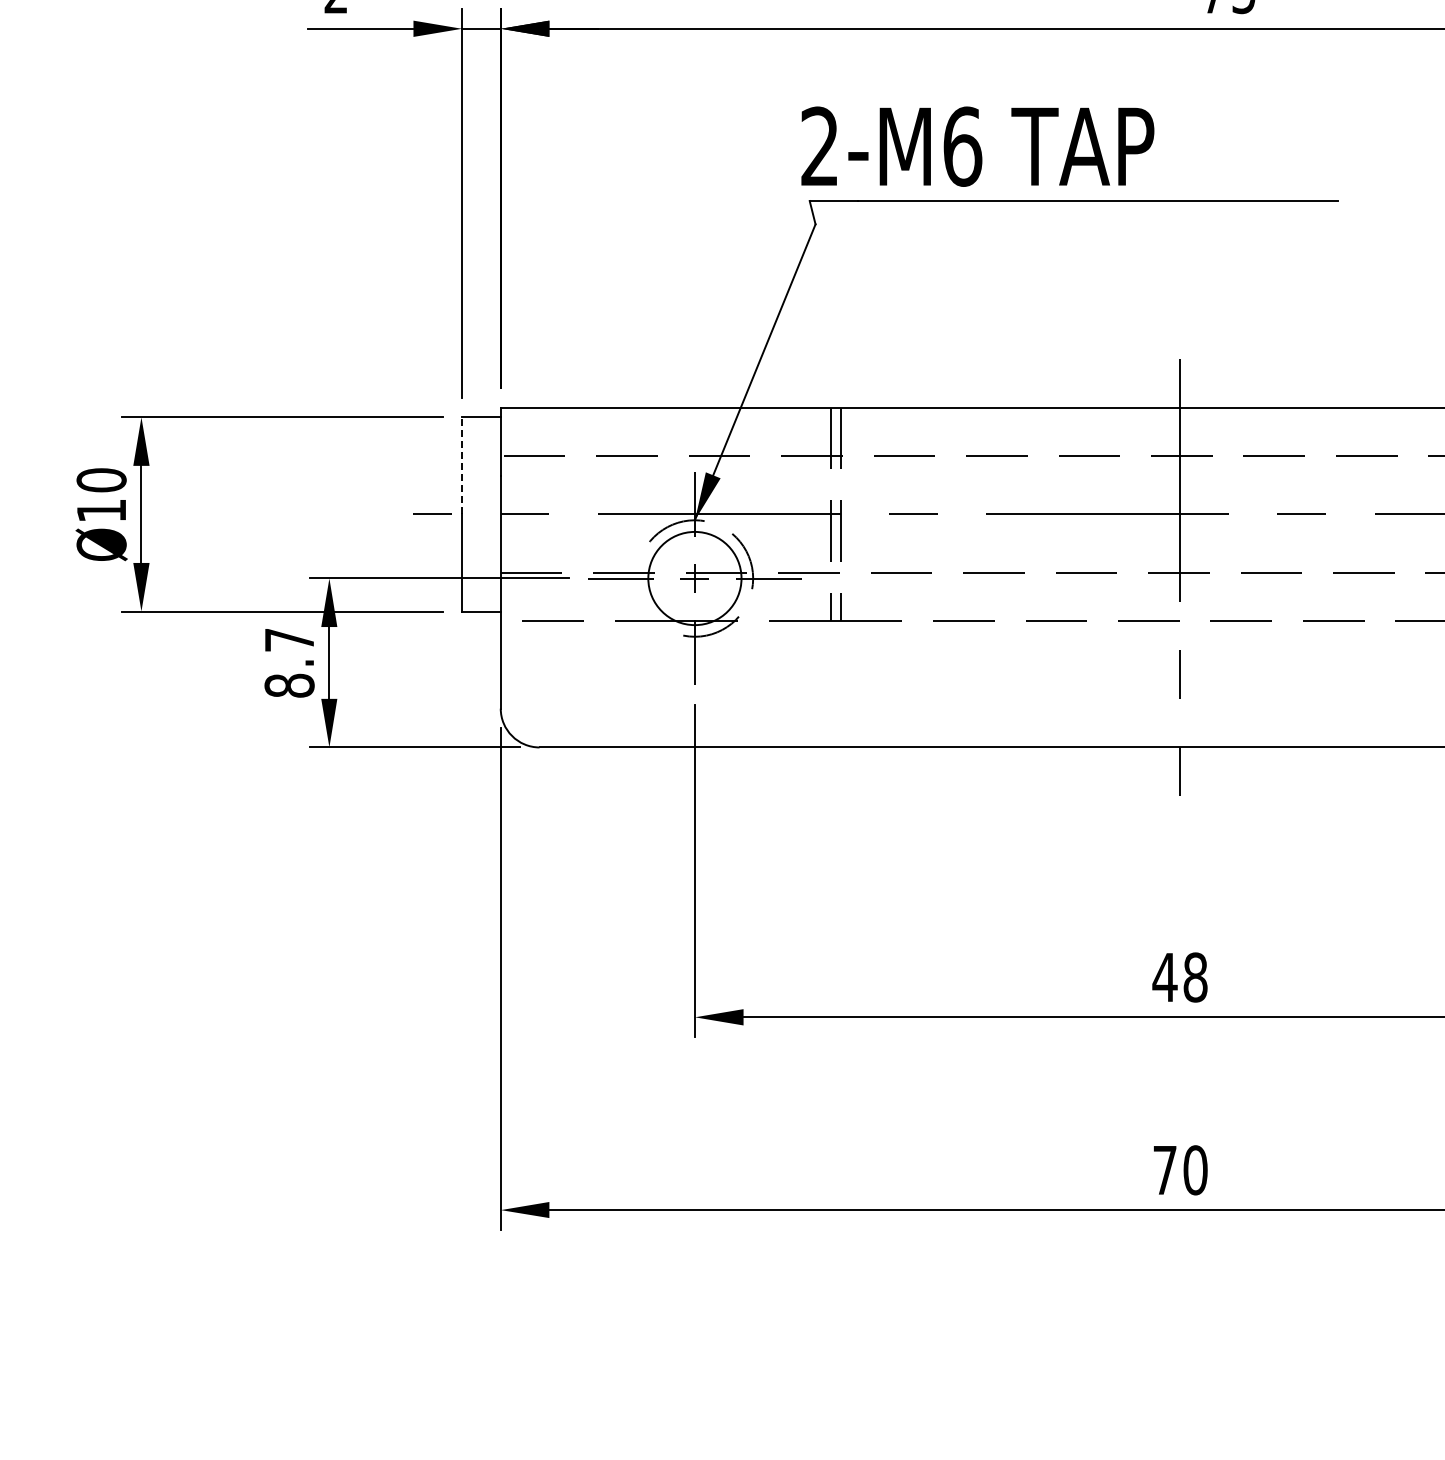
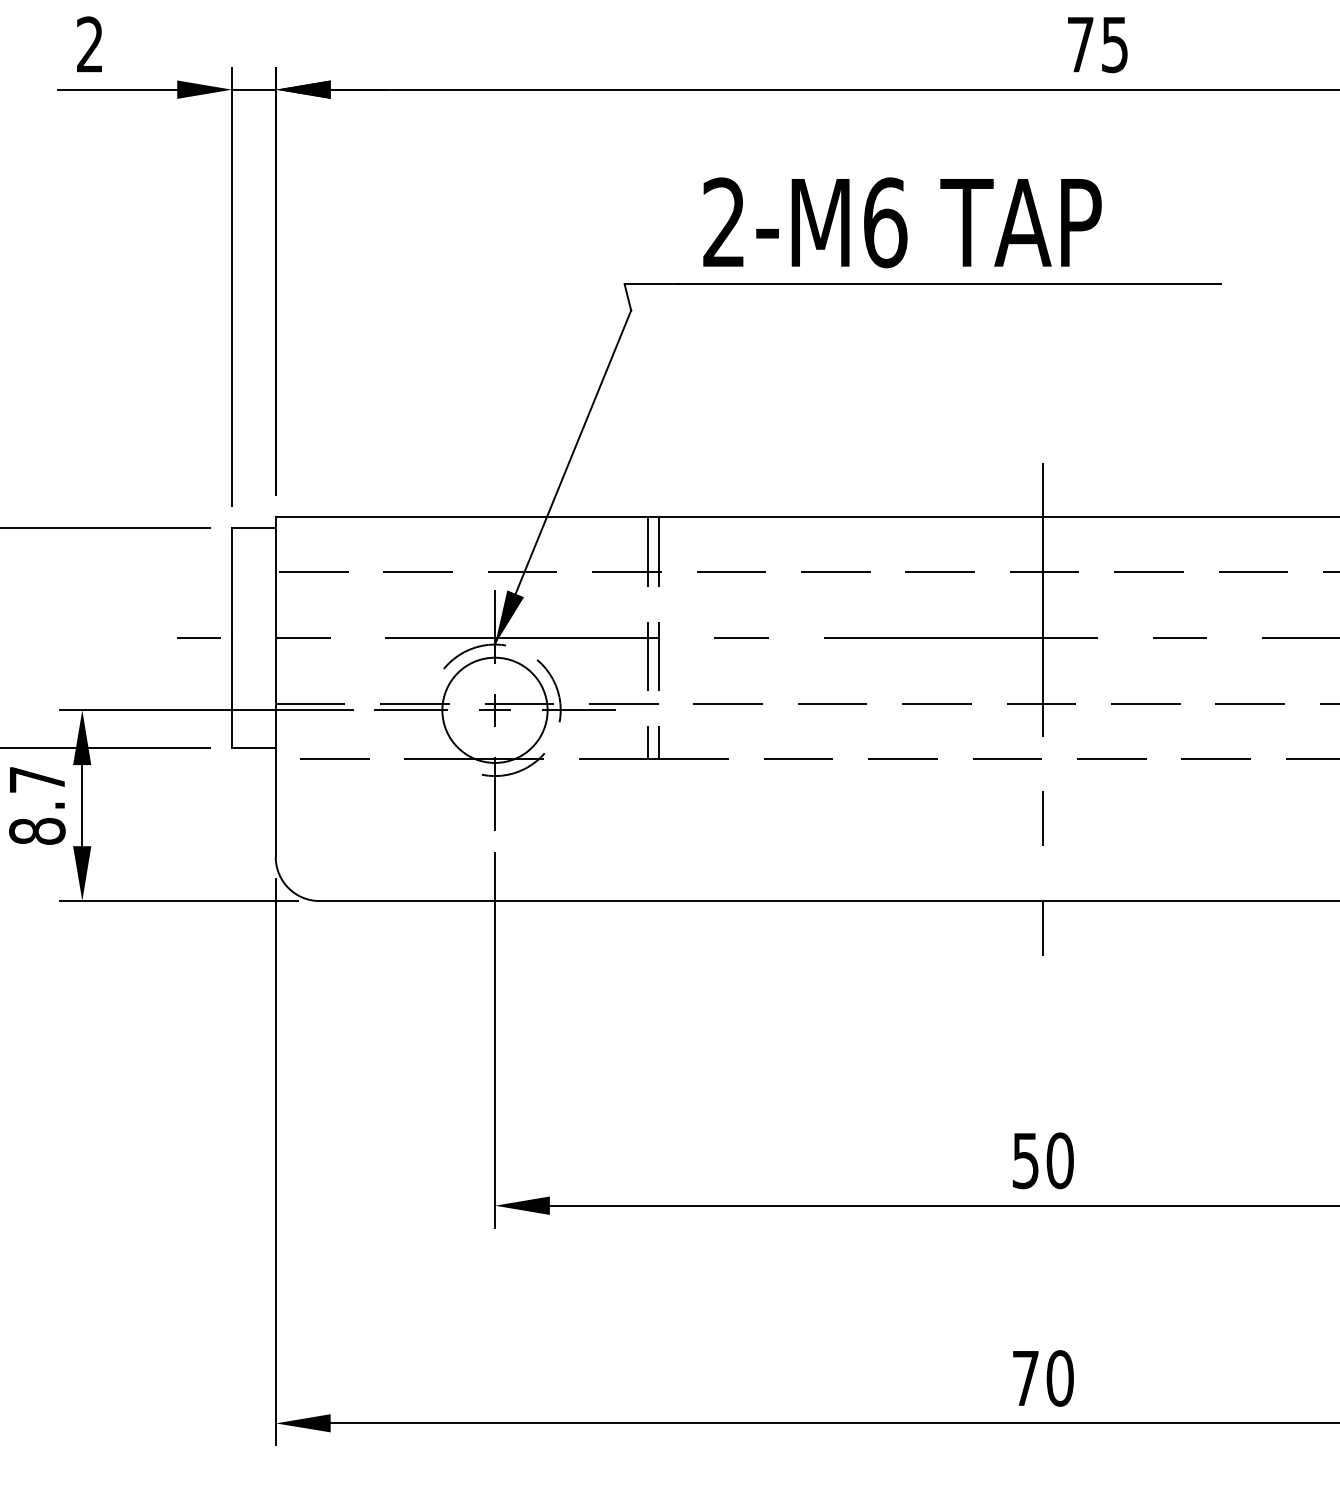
text: (977, 146) -> (902, 222), moved
line: (461, 465) -> (231, 582), dashed -> solid
text: (1179, 977) -> (1042, 1160), 48 -> 50

